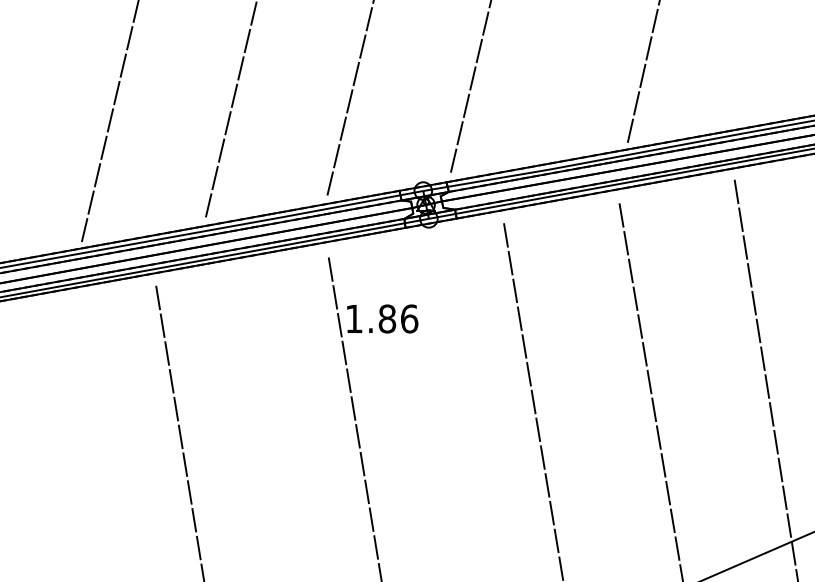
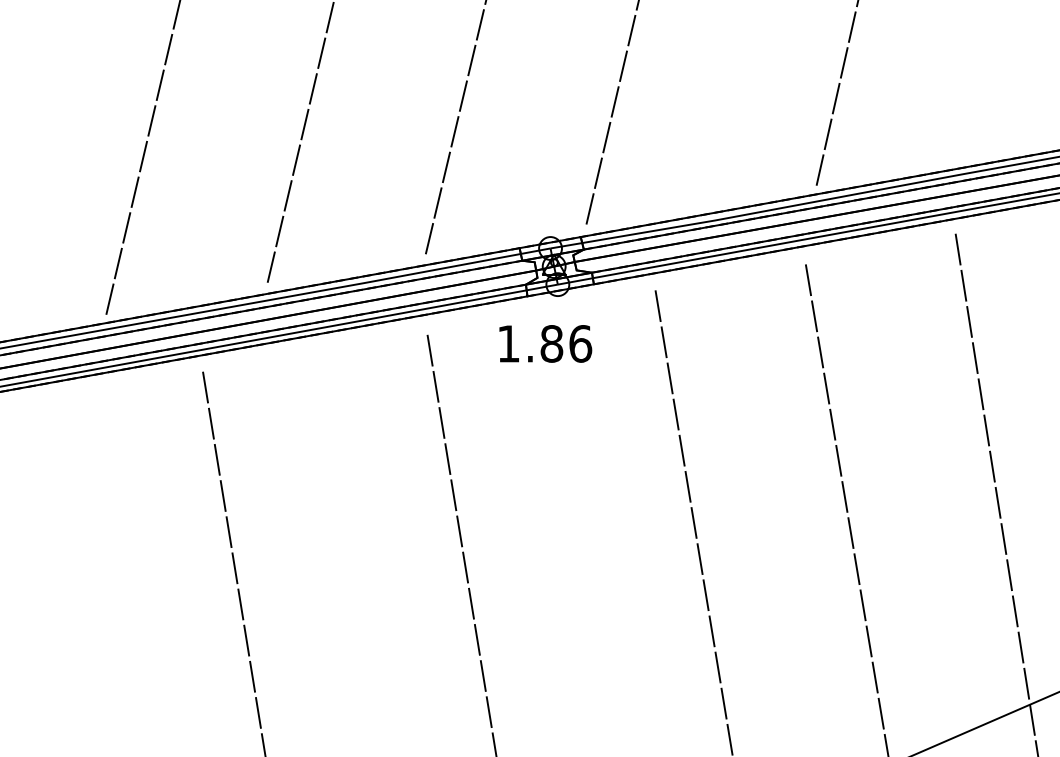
text: (382, 318) -> (545, 343), moved

